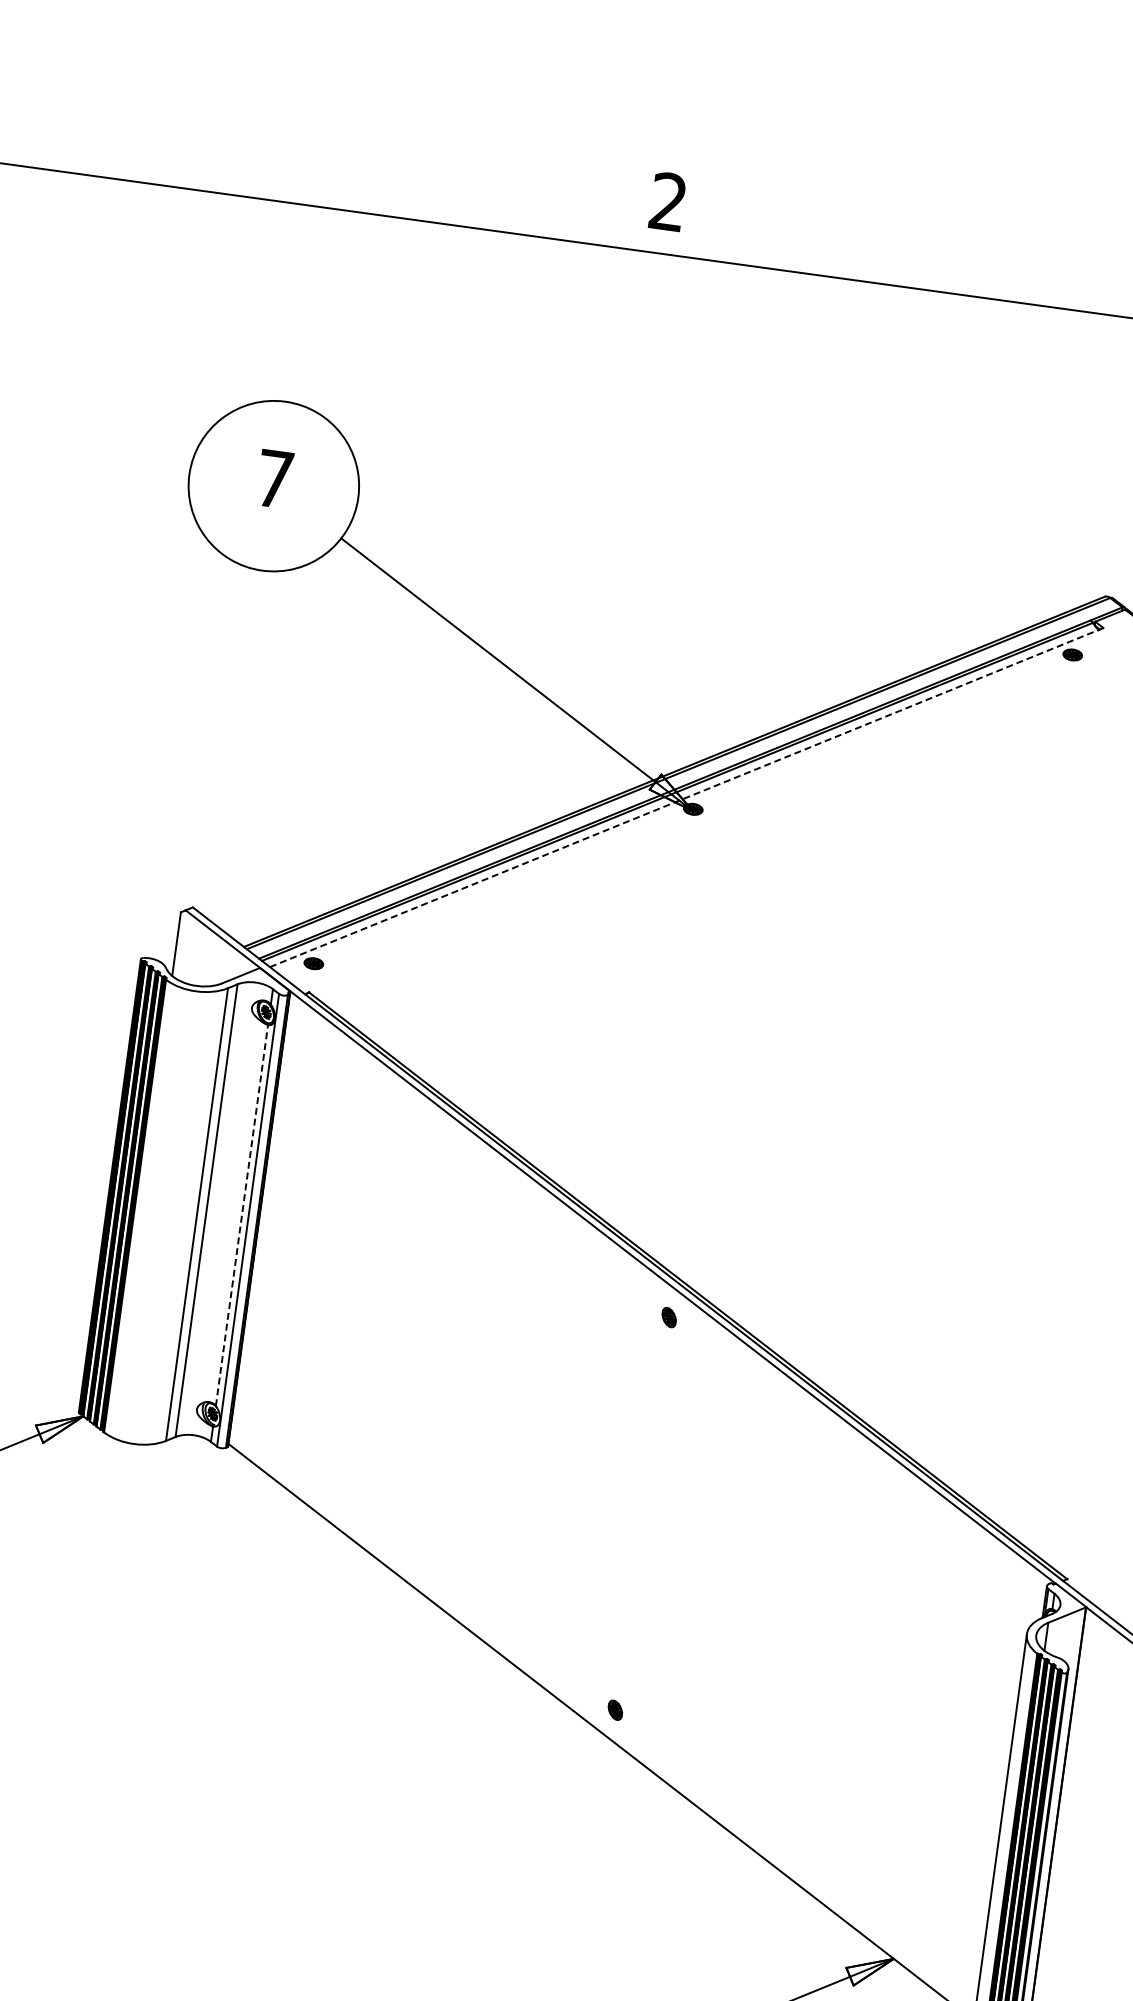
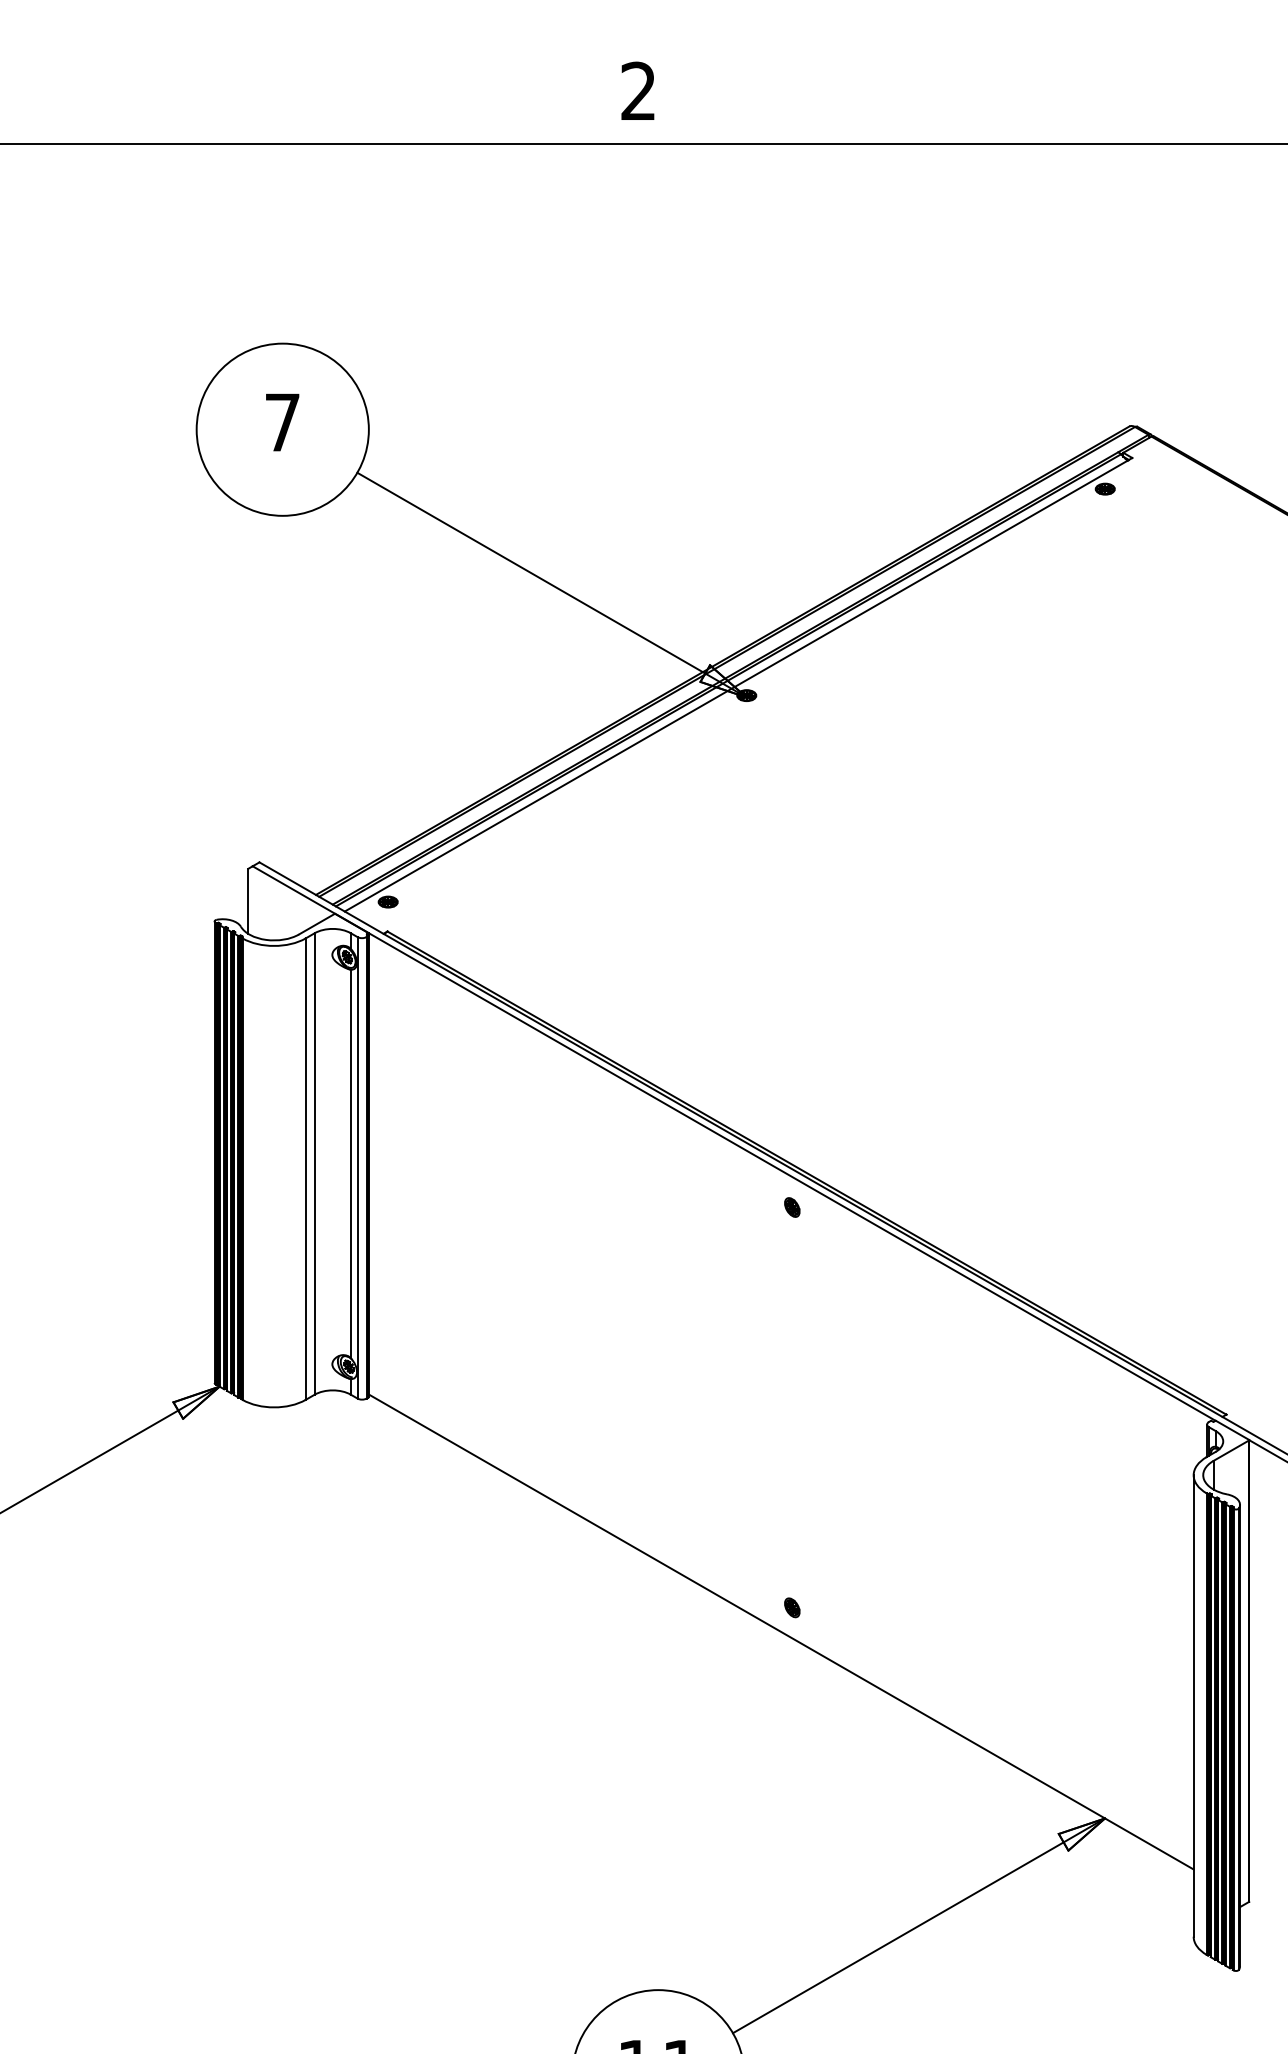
line: (687, 797) -> (739, 684), dashed -> solid
line: (241, 1215) -> (350, 1163), dashed -> solid

